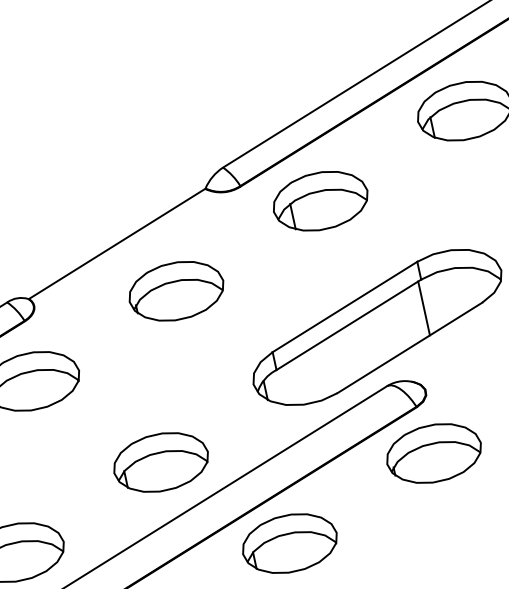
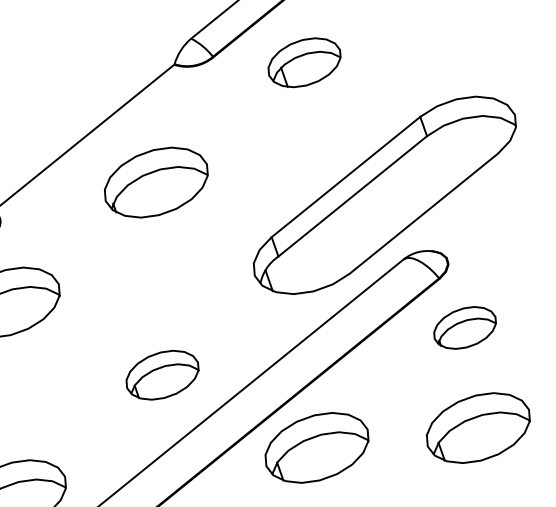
part: (320, 201) -> (304, 63), size x0.7
line: (423, 308) -> (433, 168), removed
part: (433, 453) -> (464, 327), size x0.6
part: (160, 462) -> (161, 375), size x0.7
part: (434, 543) -> (477, 428), added

